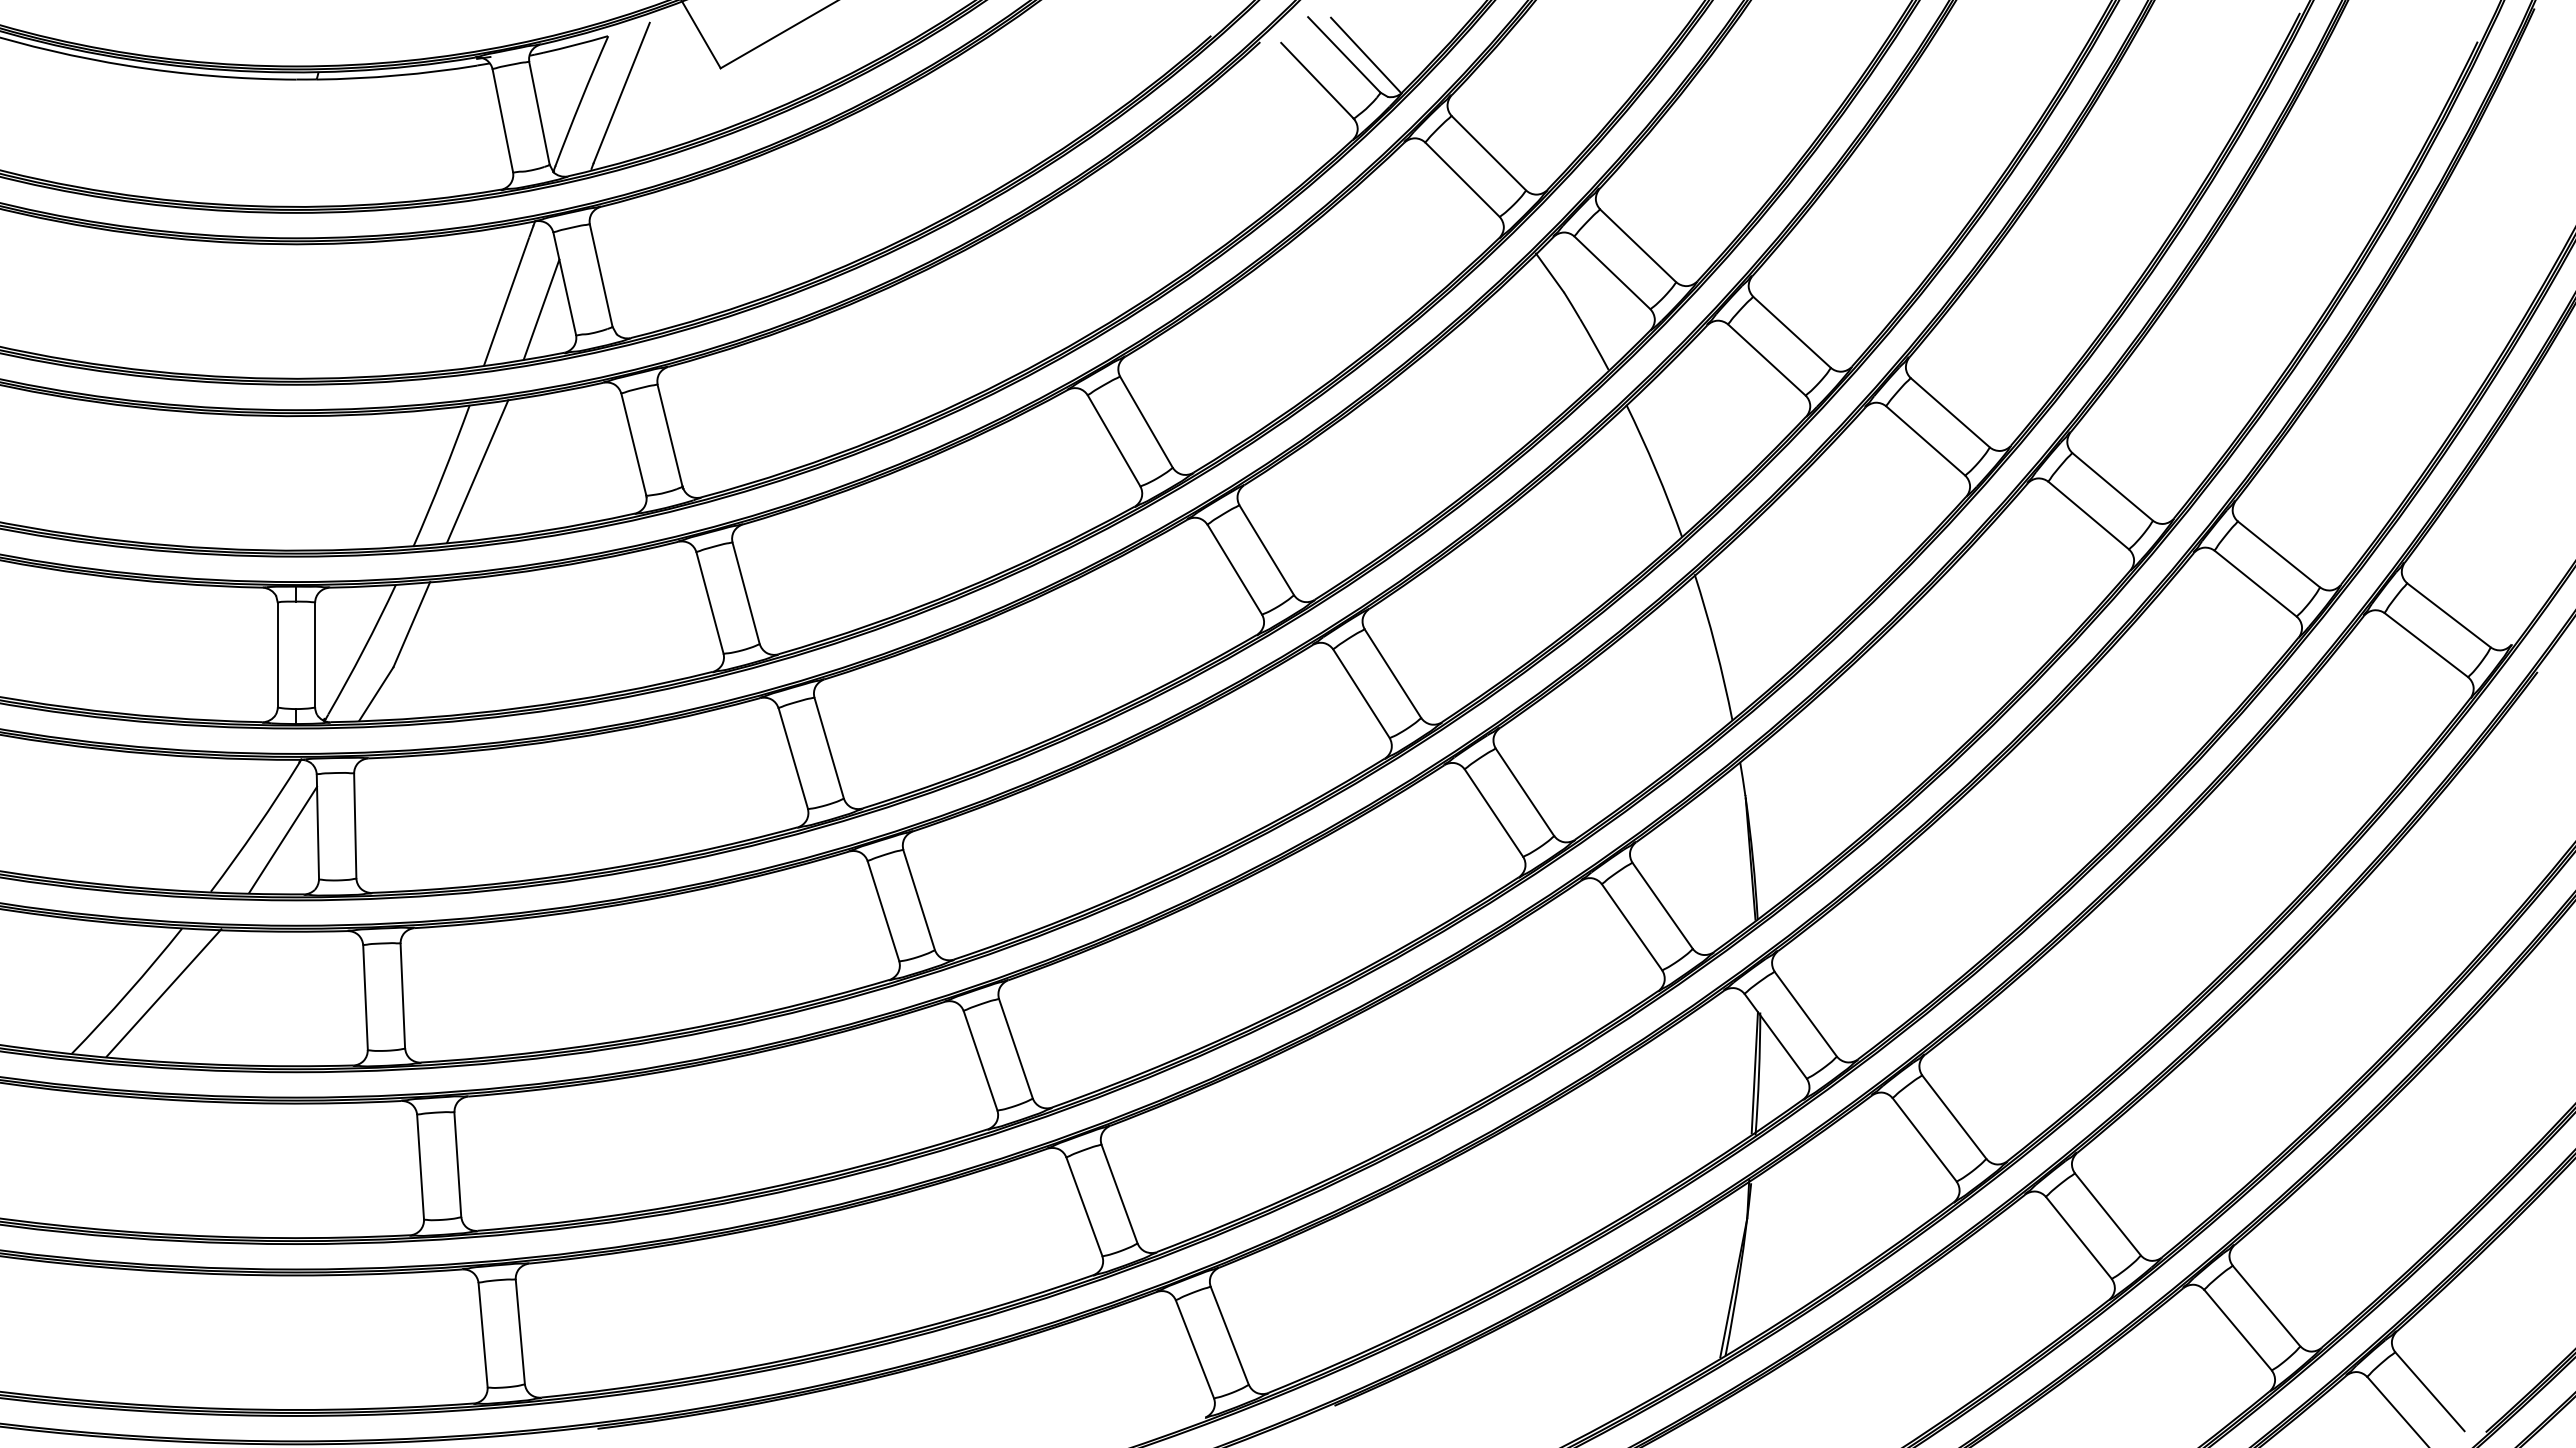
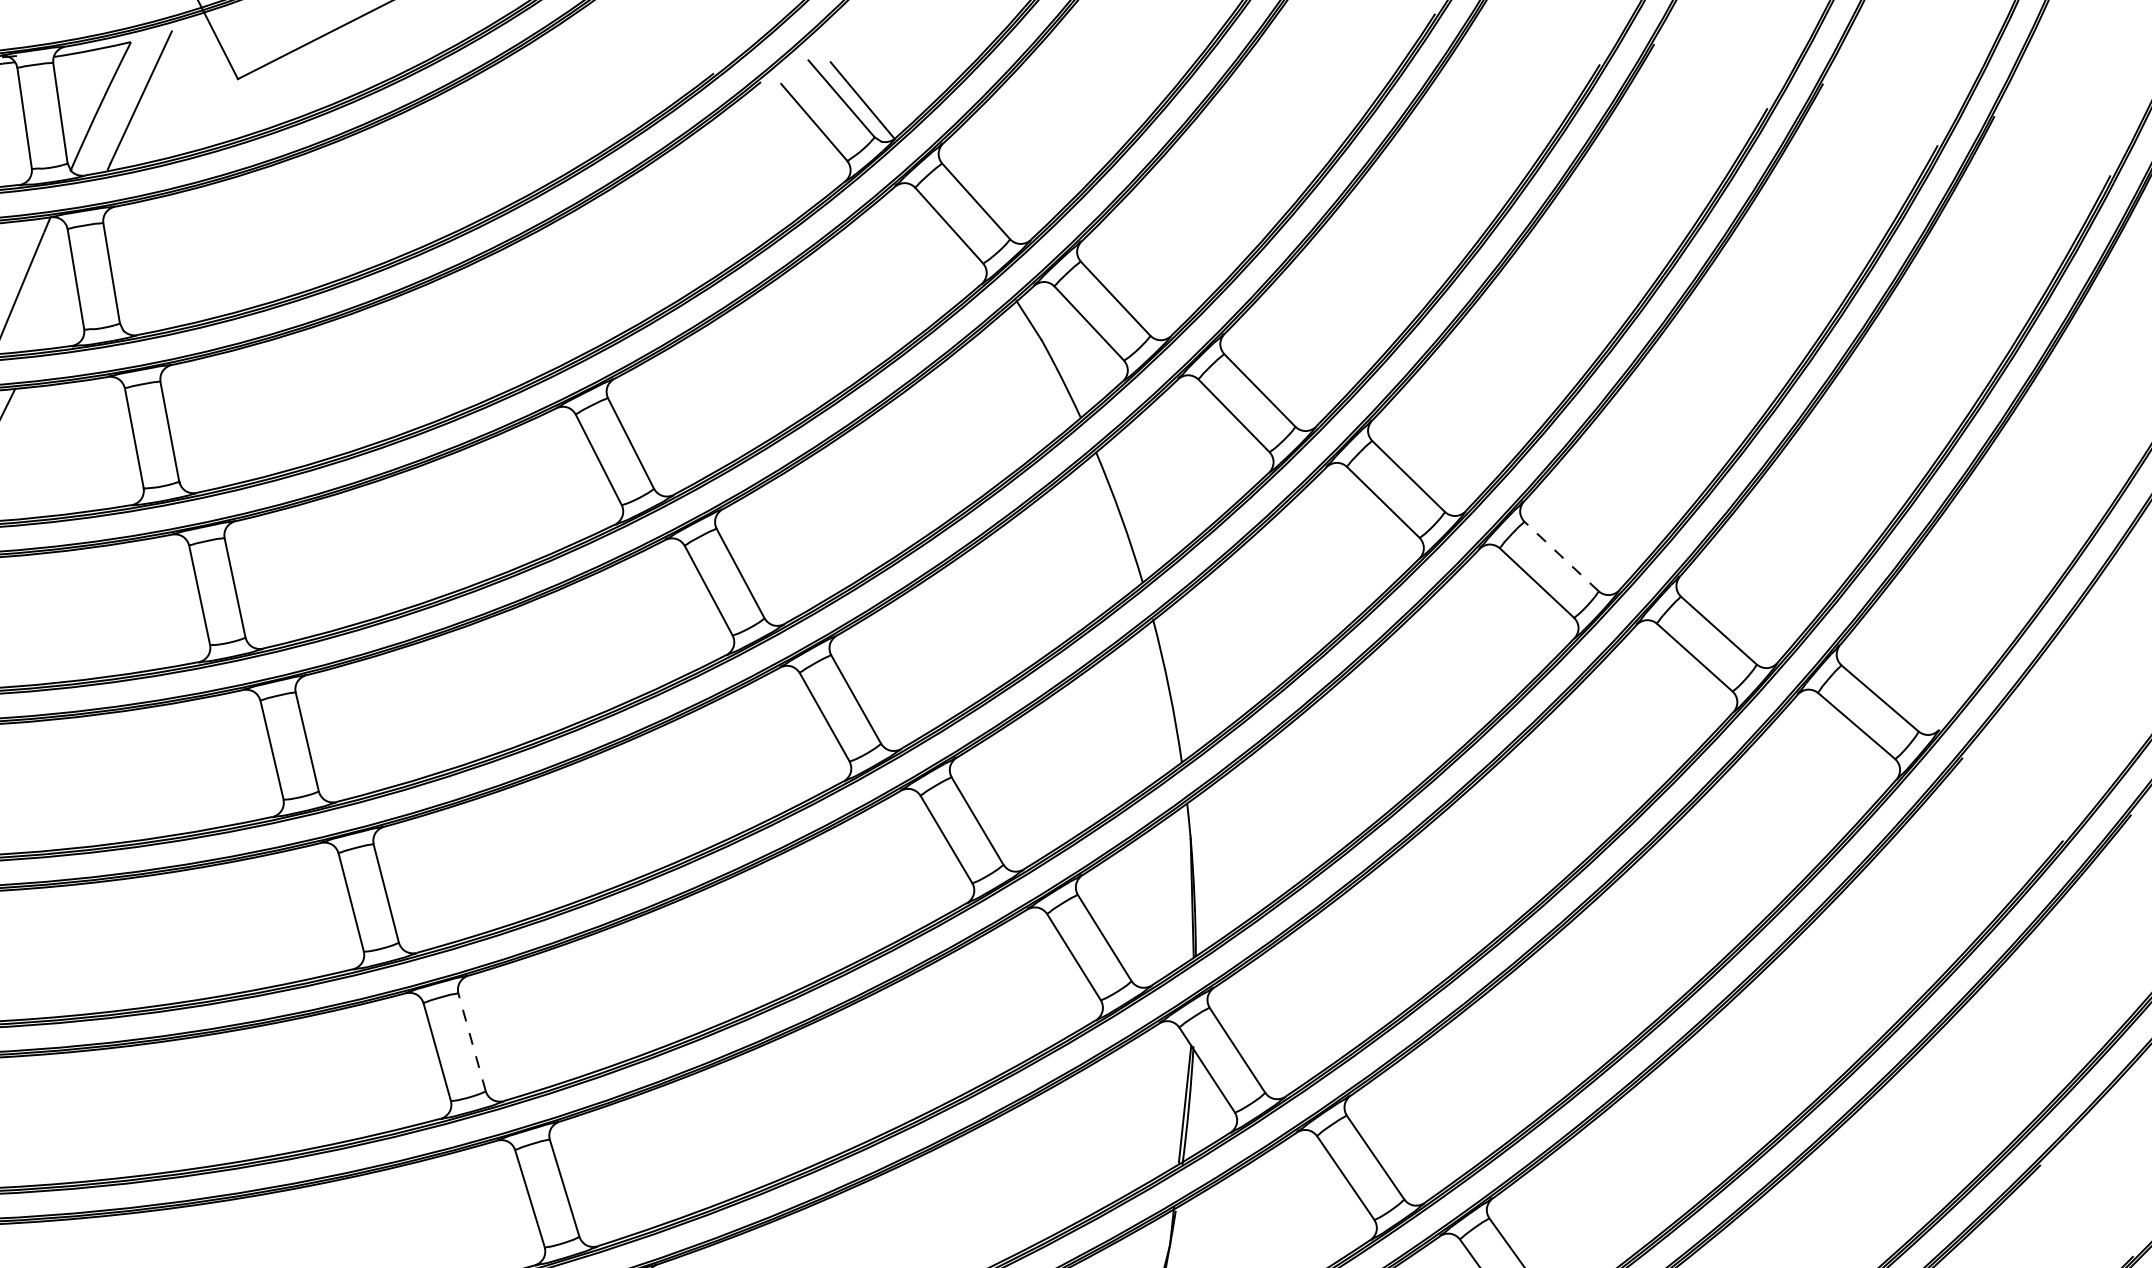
line: (541, 309) -> (52, 302), removed
line: (2112, 486) -> (1561, 556), solid -> dashed
line: (1015, 1048) -> (471, 1042), solid -> dashed

